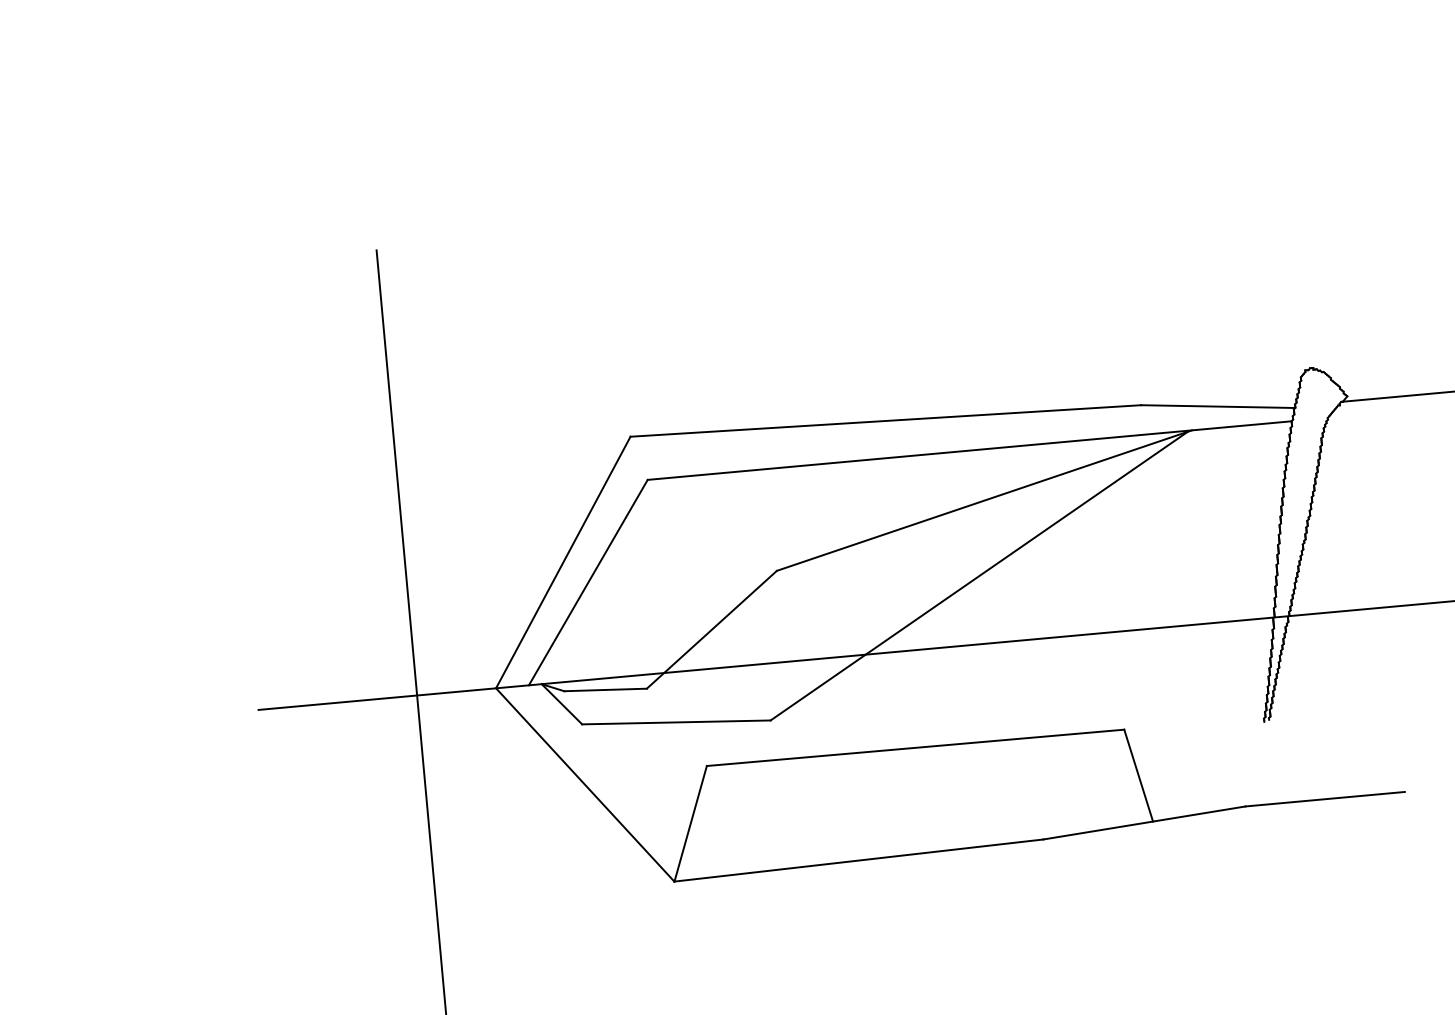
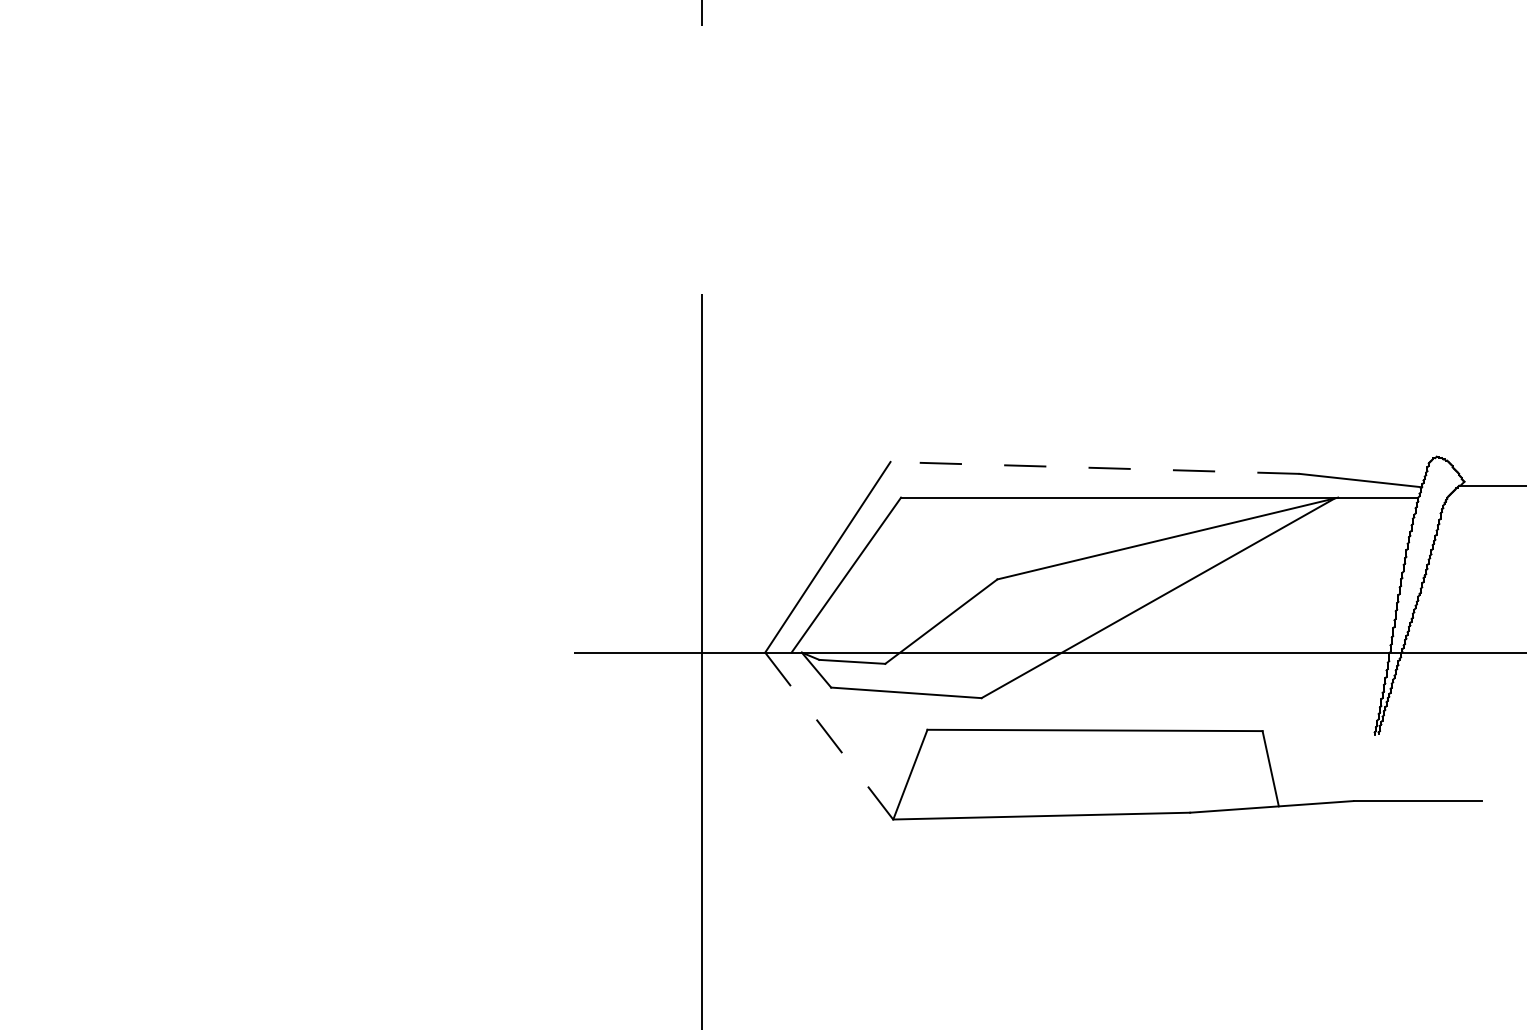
line: (886, 420) -> (1095, 467), solid -> dashed
line: (585, 785) -> (829, 736), solid -> dashed

